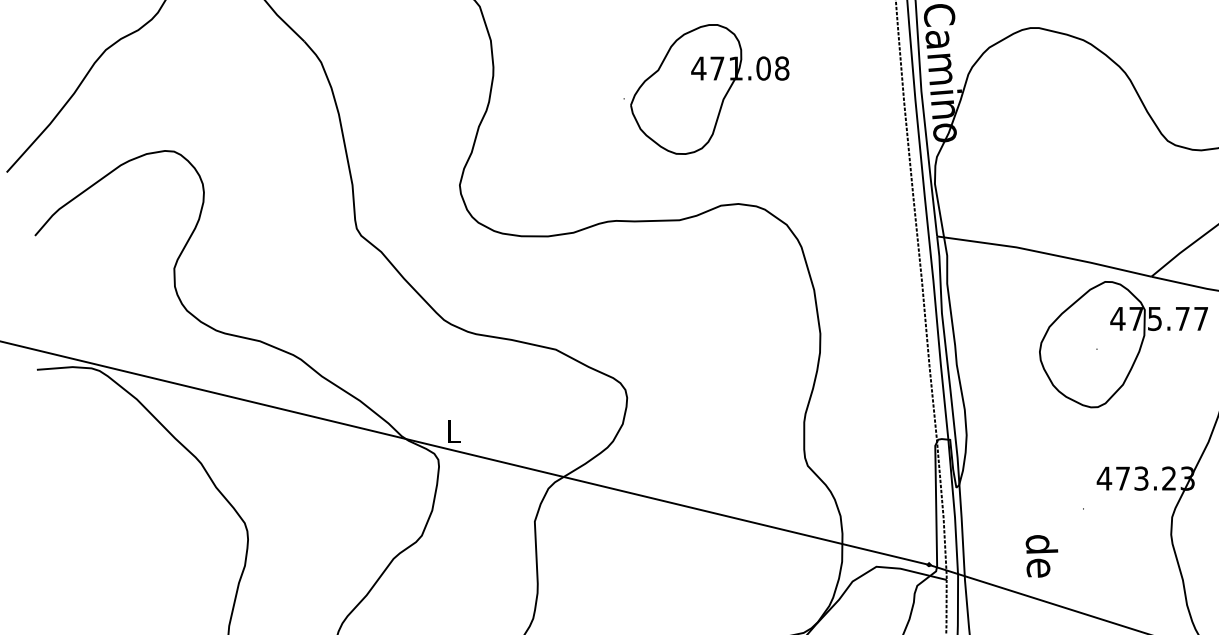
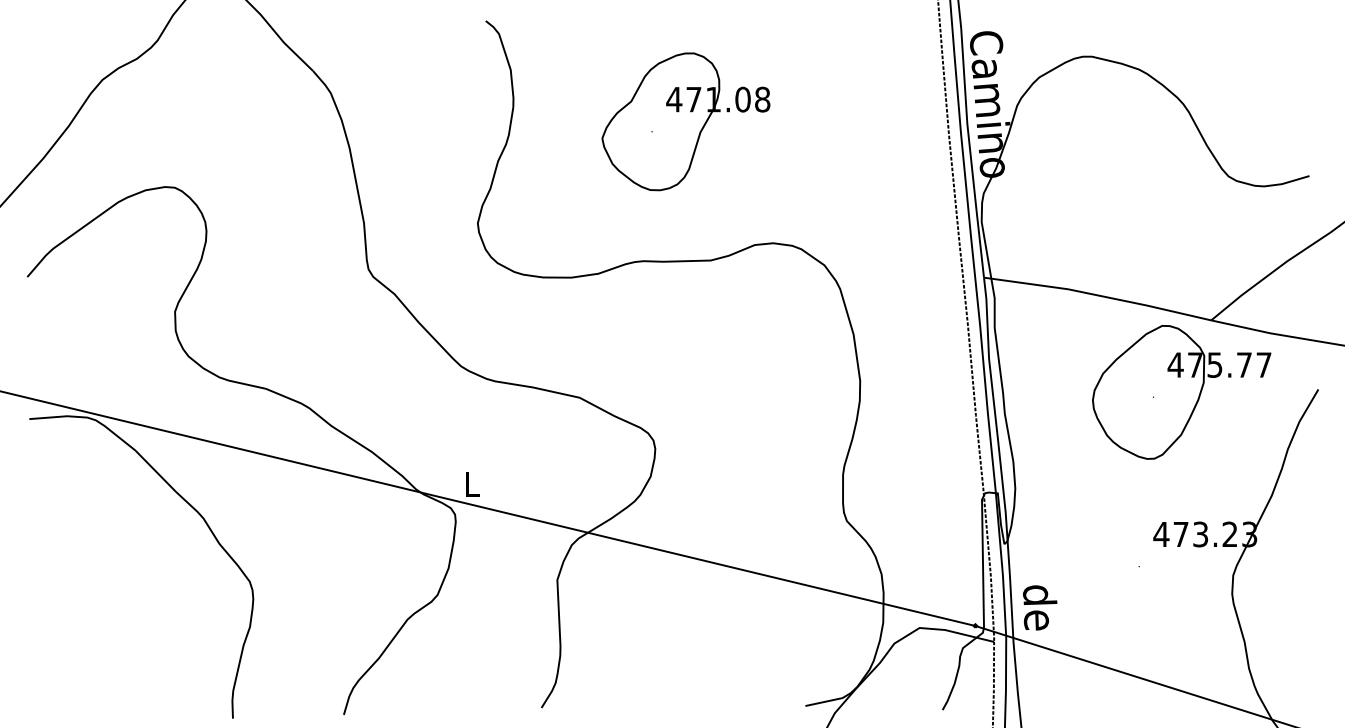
part: (709, 89) -> (685, 121), moved
text: (1042, 555) -> (1040, 607), moved

